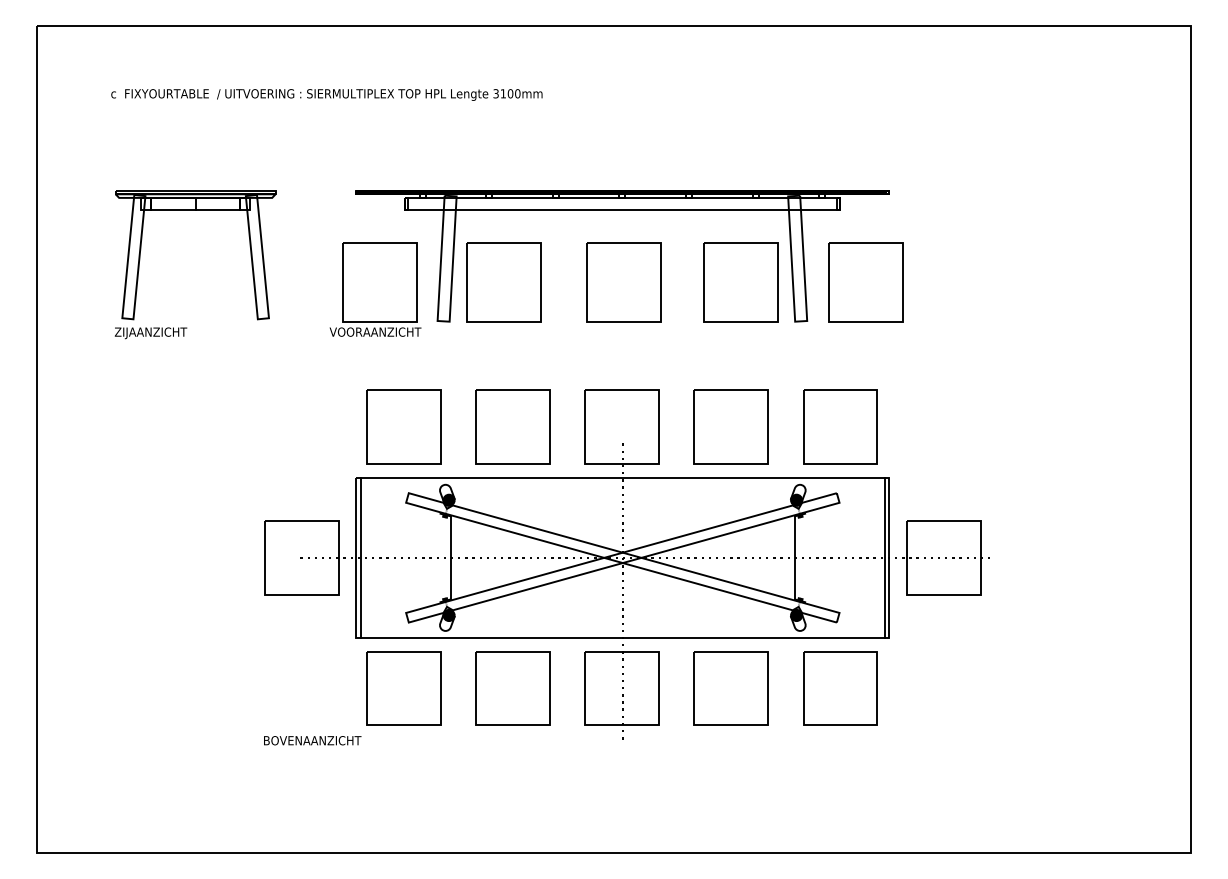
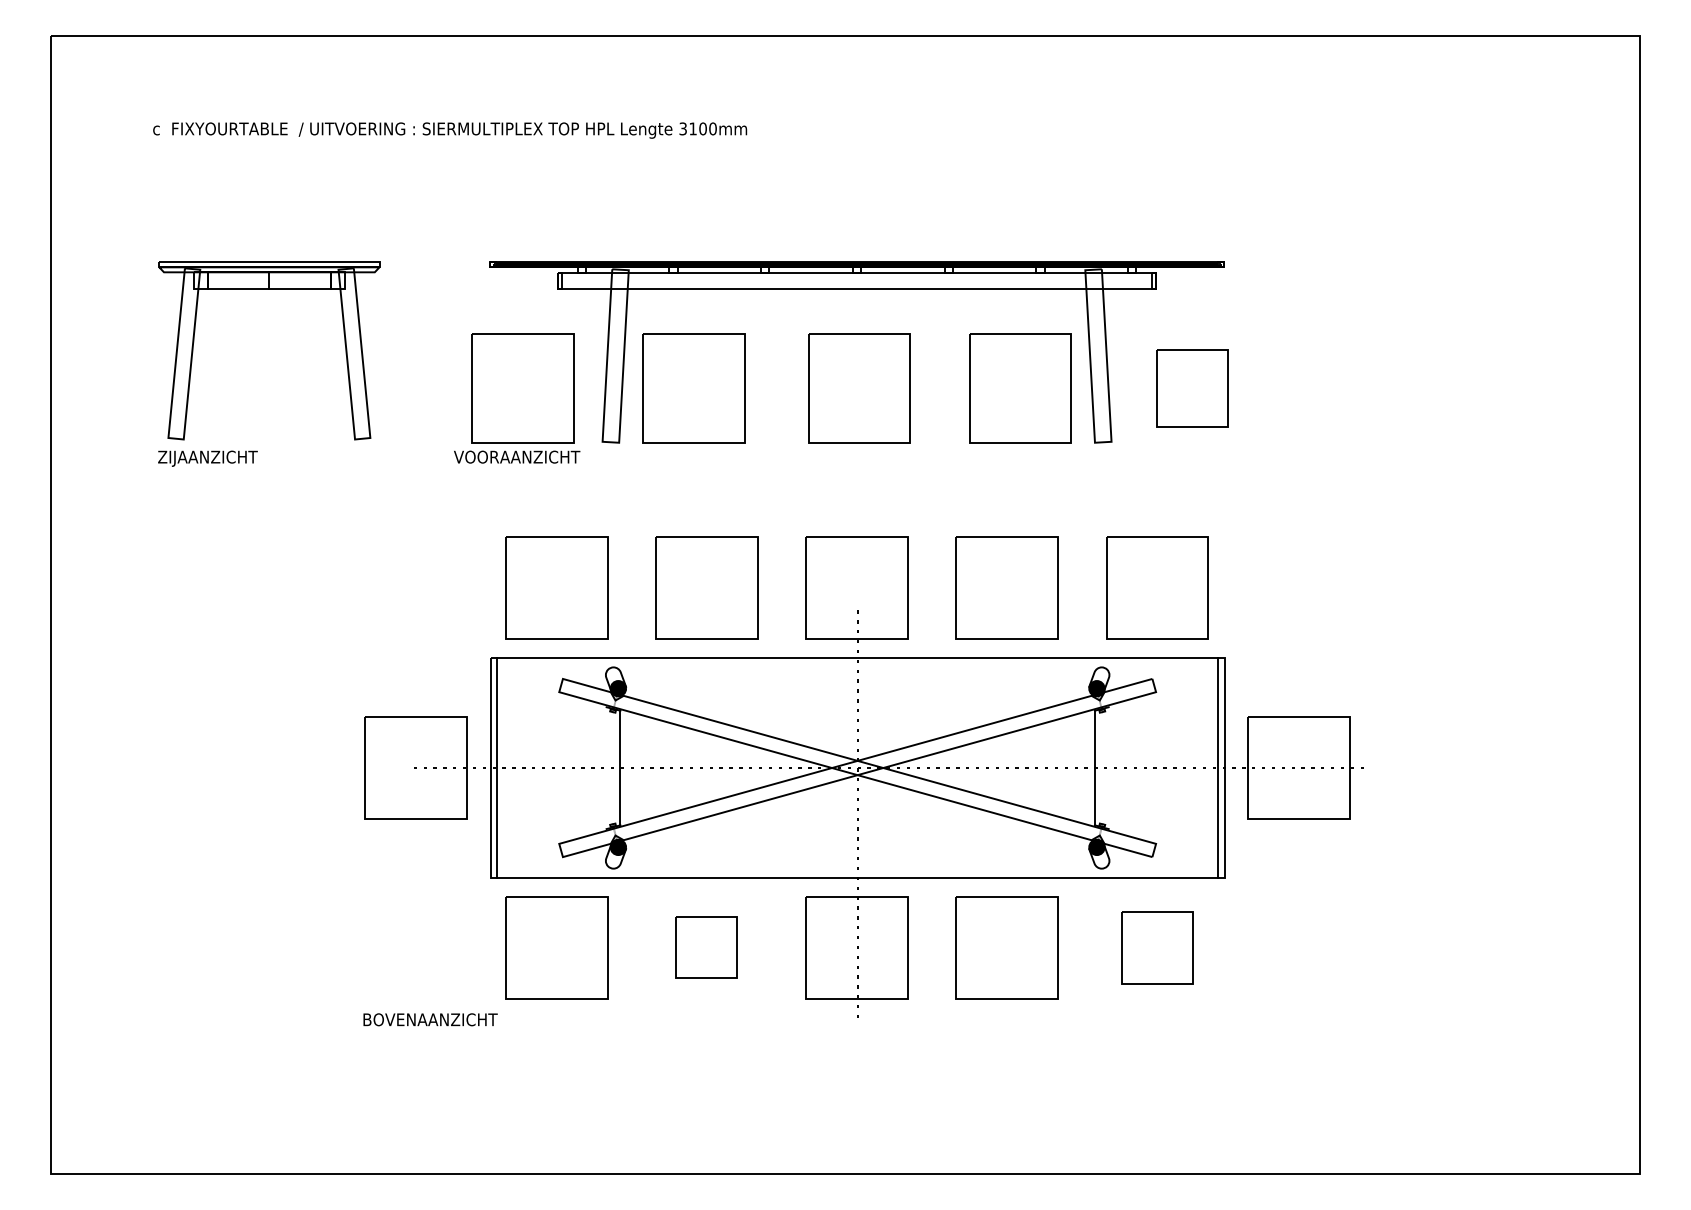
part: (865, 282) -> (1191, 388), size x0.7
part: (512, 688) -> (705, 947), size x0.6
part: (840, 688) -> (1157, 947), size x0.7

